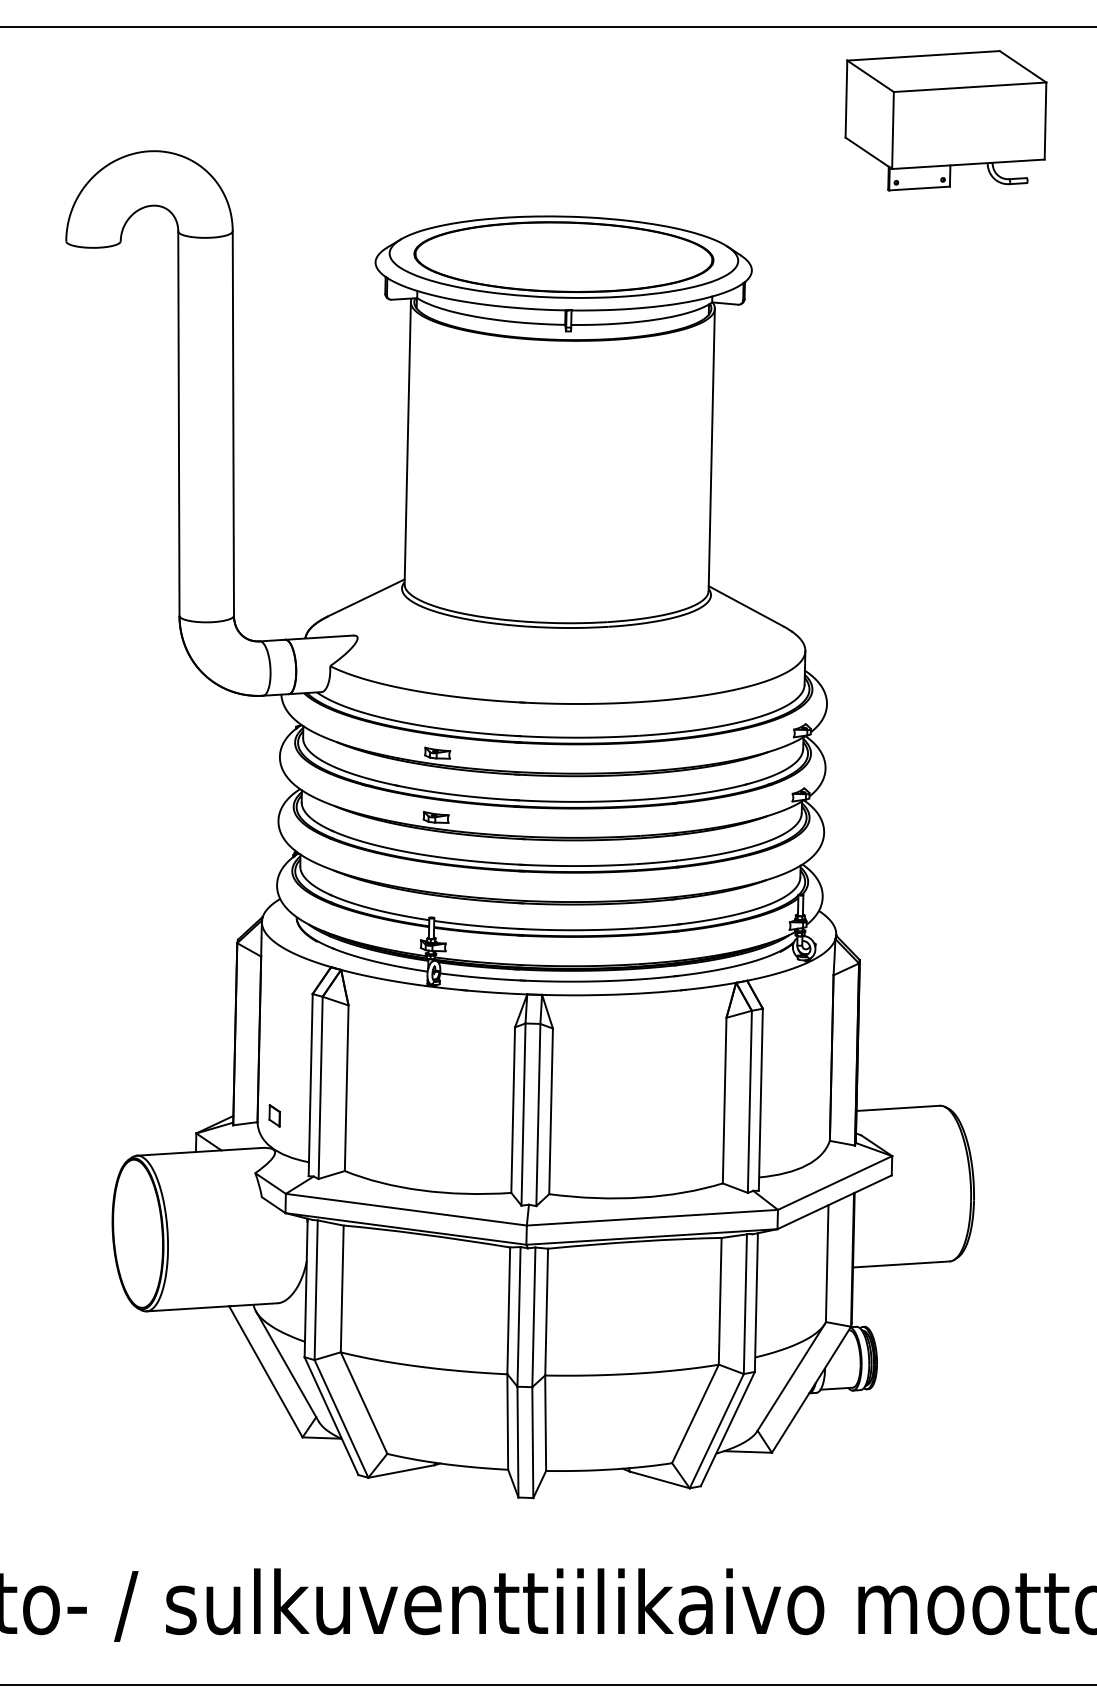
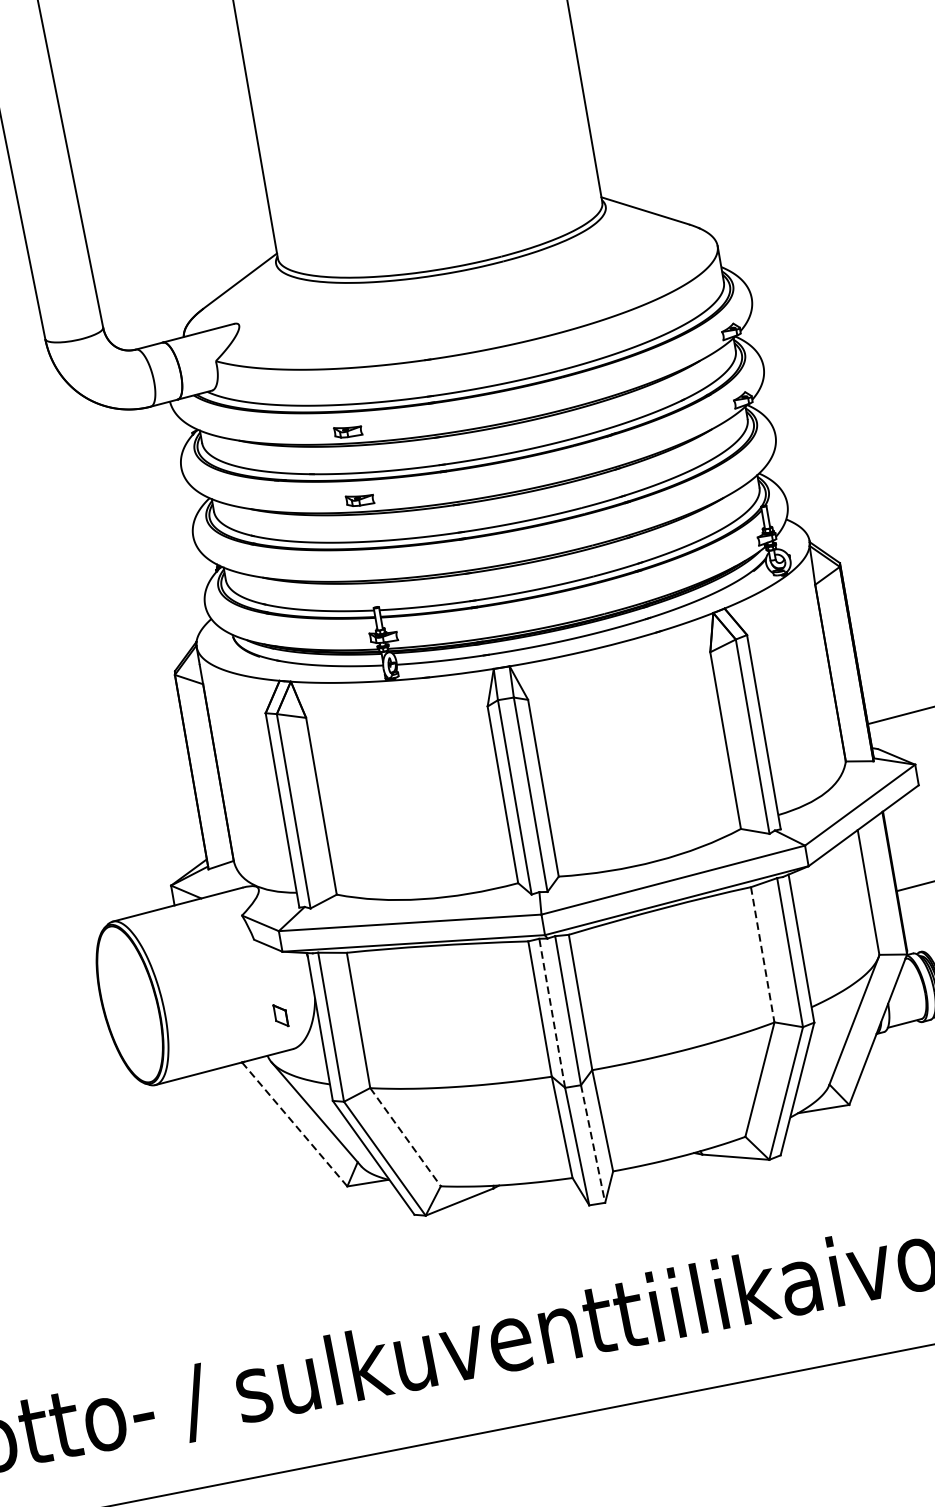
part: (274, 1115) -> (280, 1015), moved
line: (720, 1301) -> (763, 954), solid -> dashed
line: (519, 1316) -> (552, 1012), solid -> dashed
line: (266, 1372) -> (295, 1125), solid -> dashed
line: (364, 1403) -> (406, 1137), solid -> dashed
line: (532, 1443) -> (592, 1145), solid -> dashed

